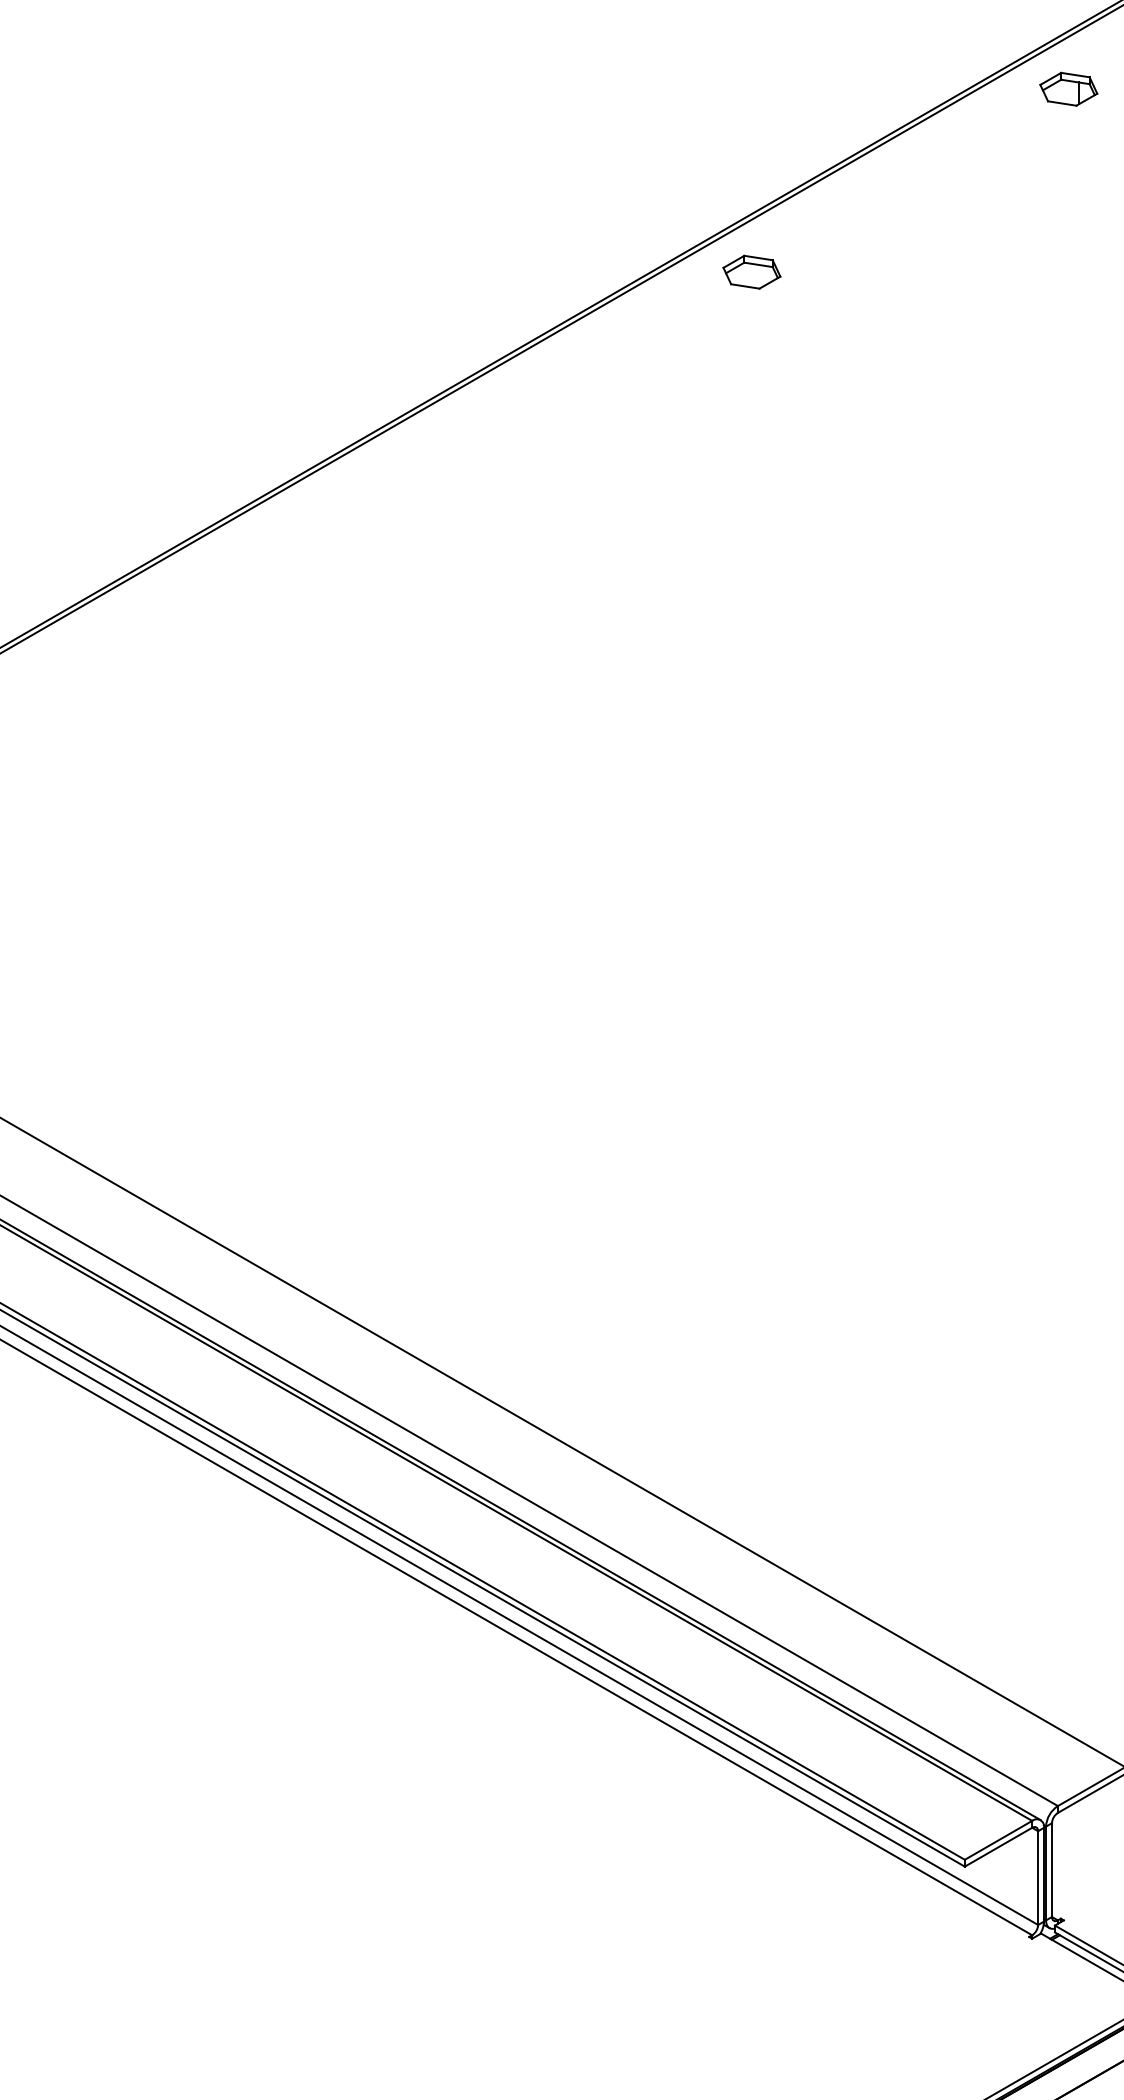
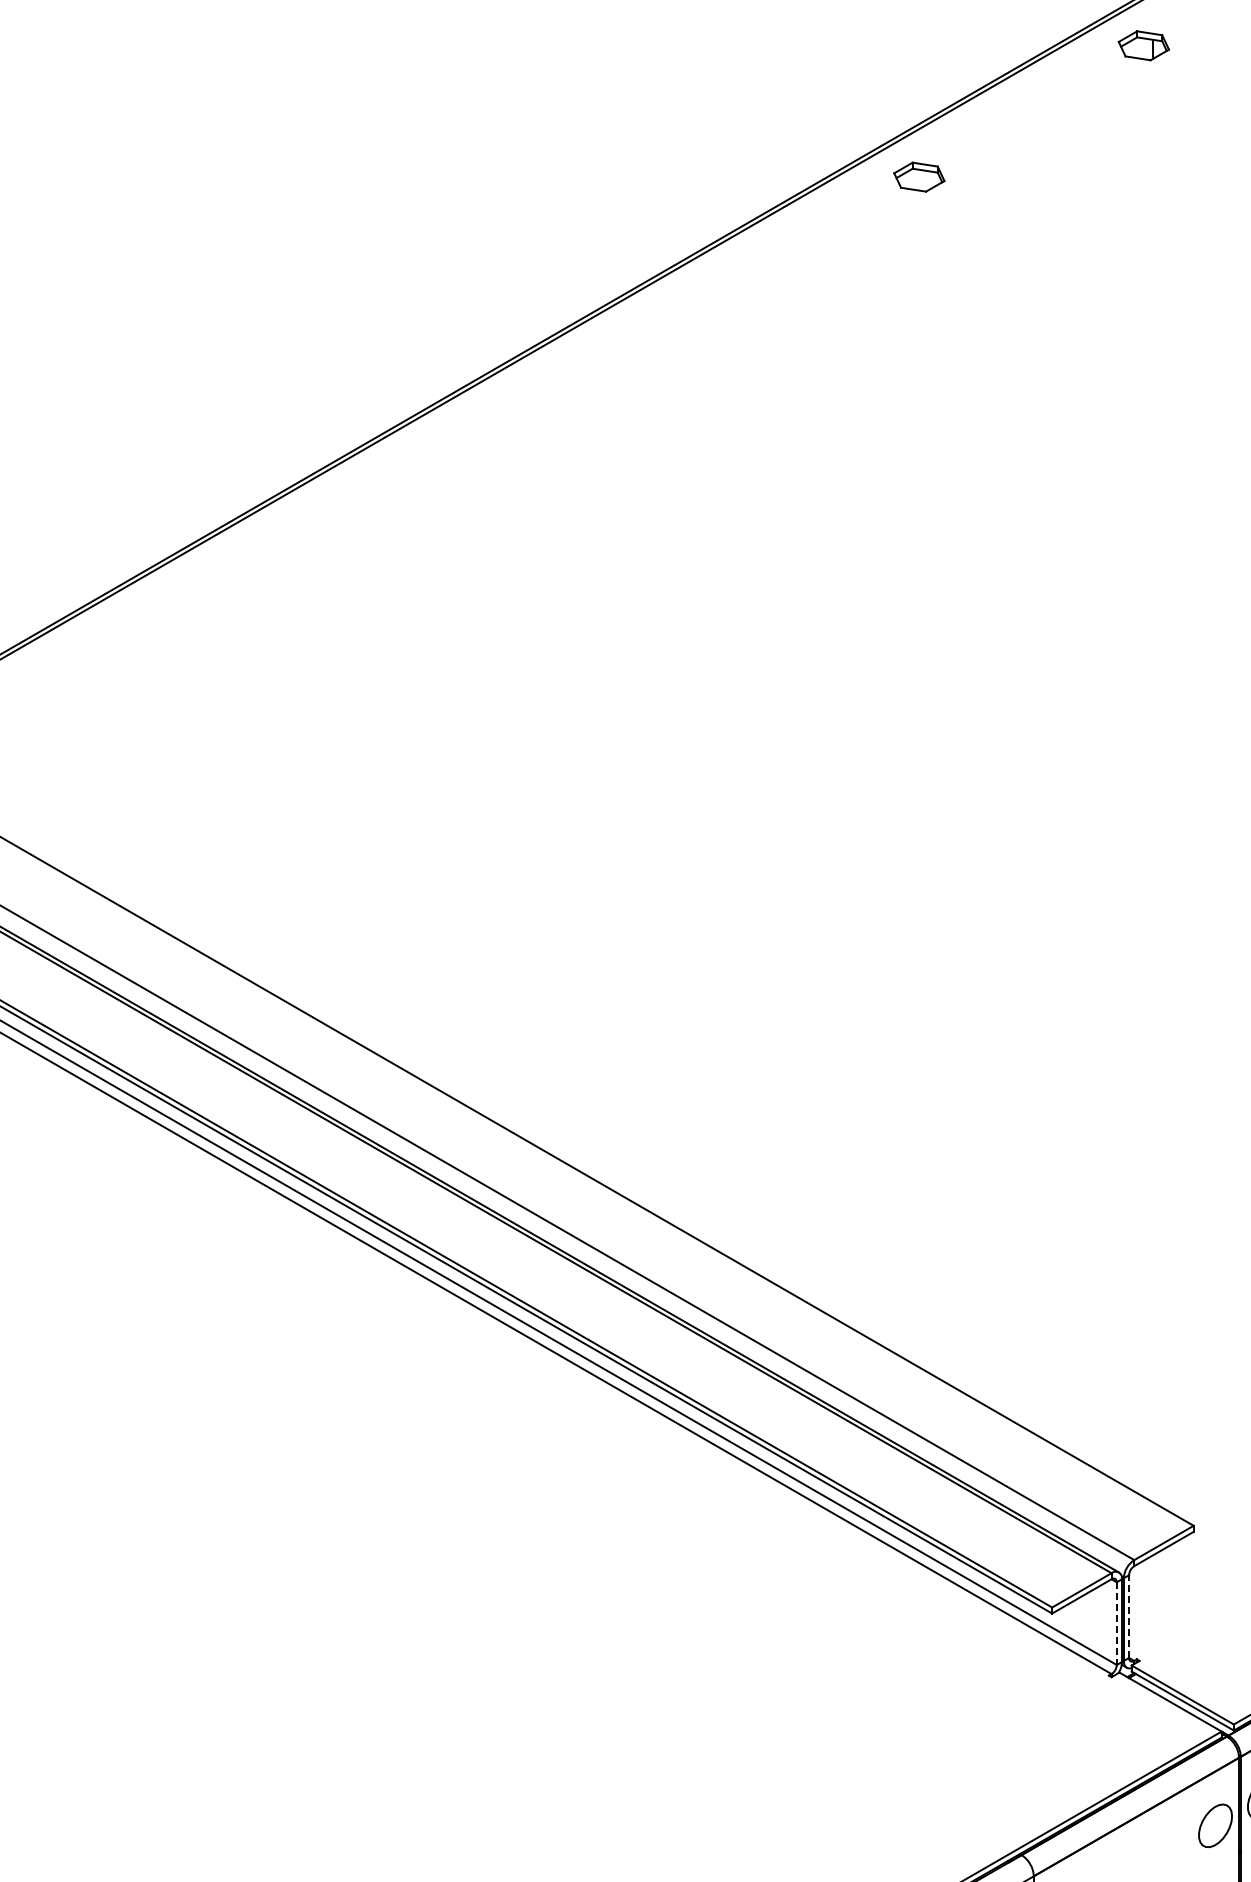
part: (752, 271) -> (919, 176), moved
line: (1052, 1869) -> (1129, 1616), solid -> dashed
line: (1037, 1879) -> (1116, 1624), solid -> dashed

